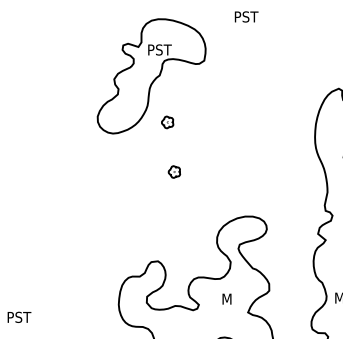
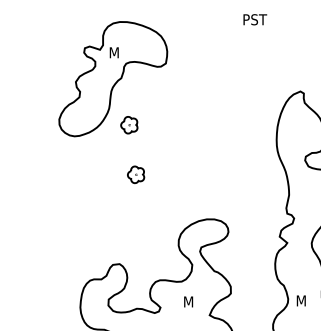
text: (246, 16) -> (255, 19), moved
text: (160, 49) -> (122, 52), PST -> M
part: (167, 122) -> (129, 125), size x1.43
part: (174, 171) -> (136, 174), size x1.43

